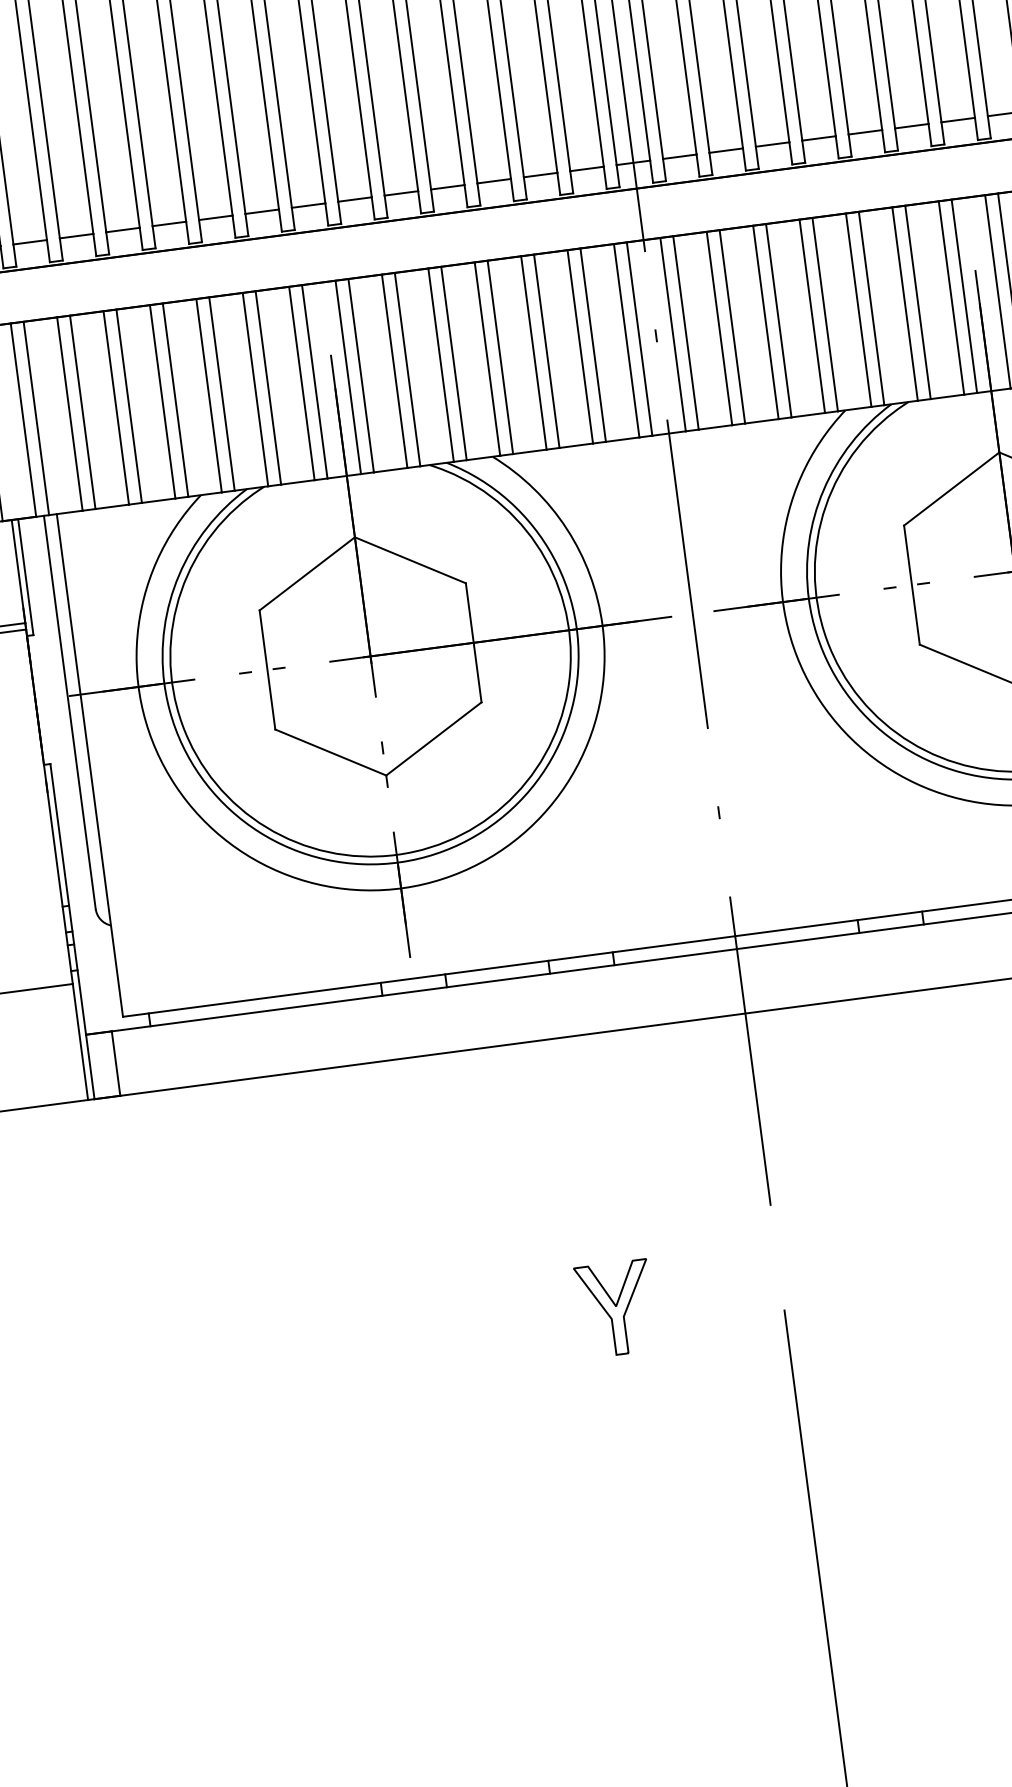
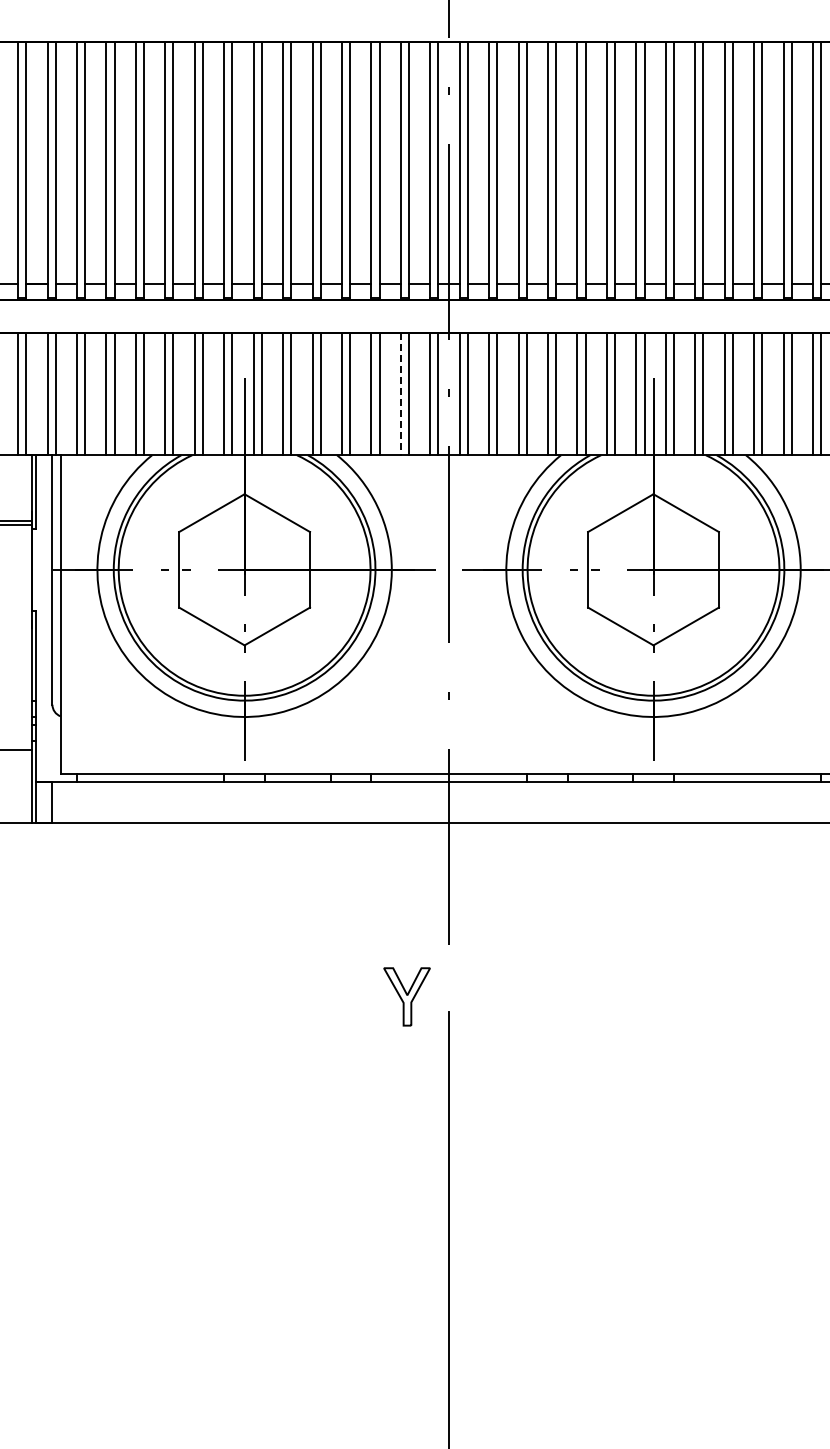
line: (579, 347) -> (400, 394), solid -> dashed
part: (614, 1308) -> (406, 996), moved

